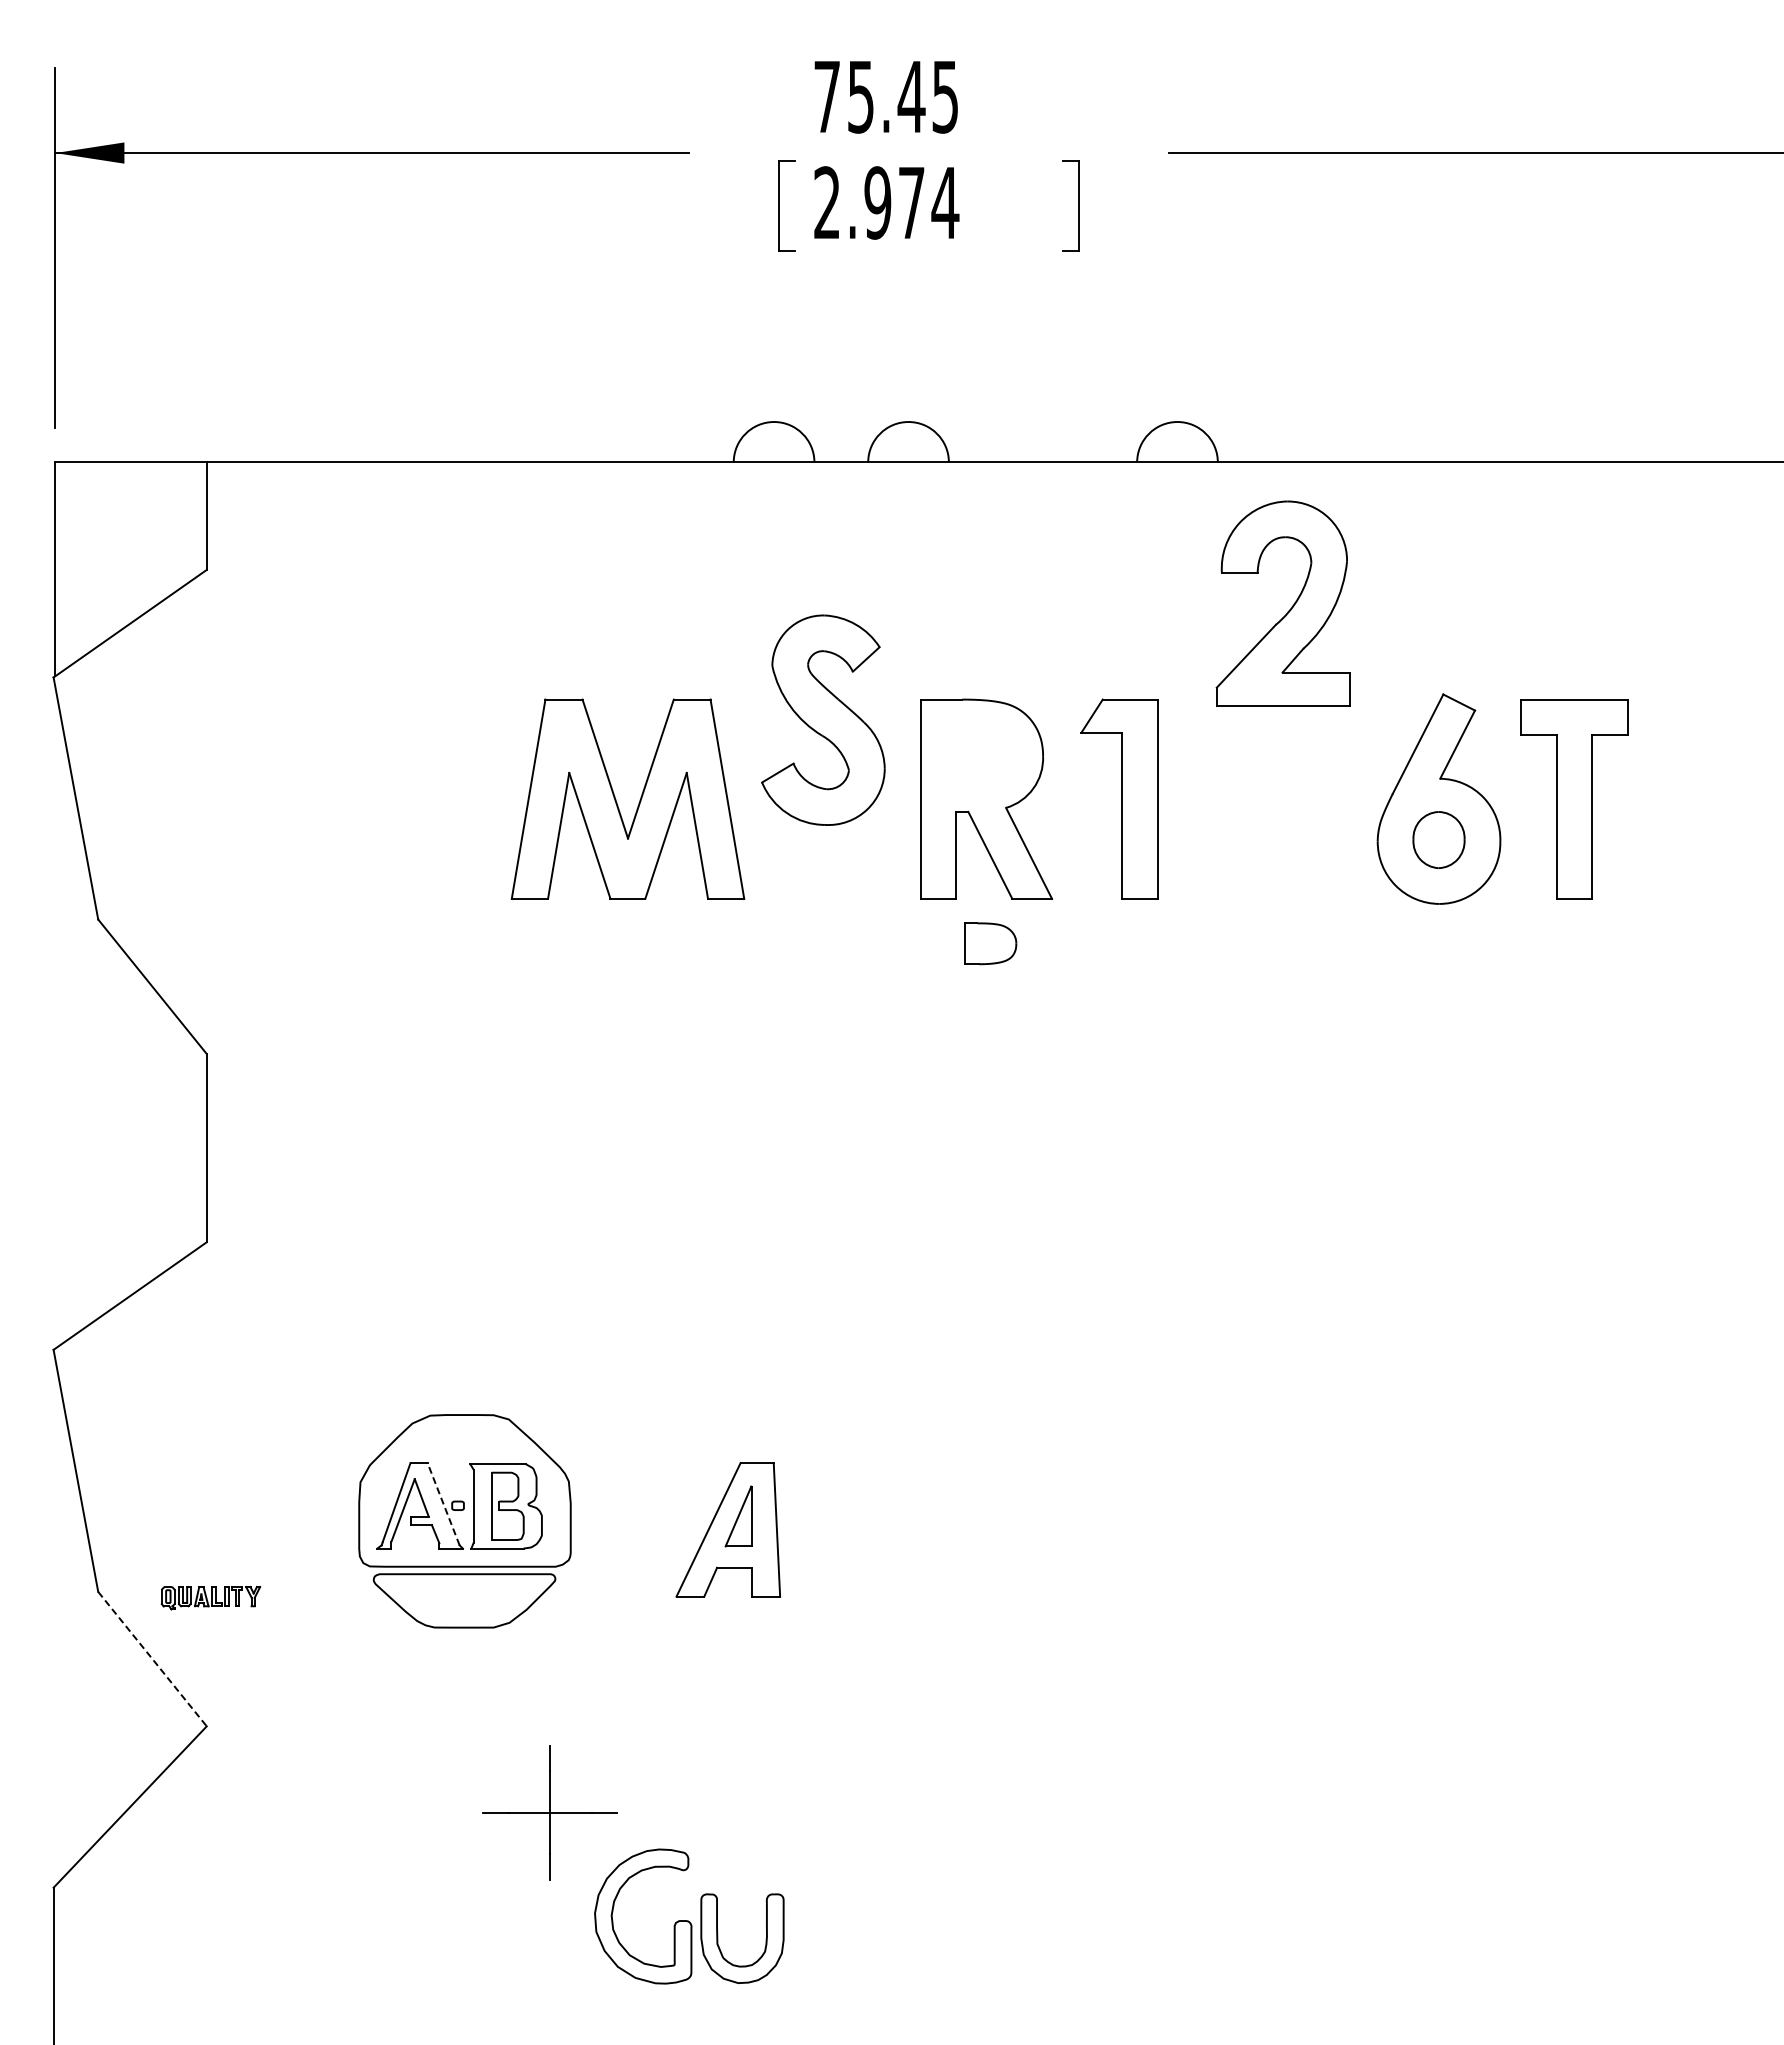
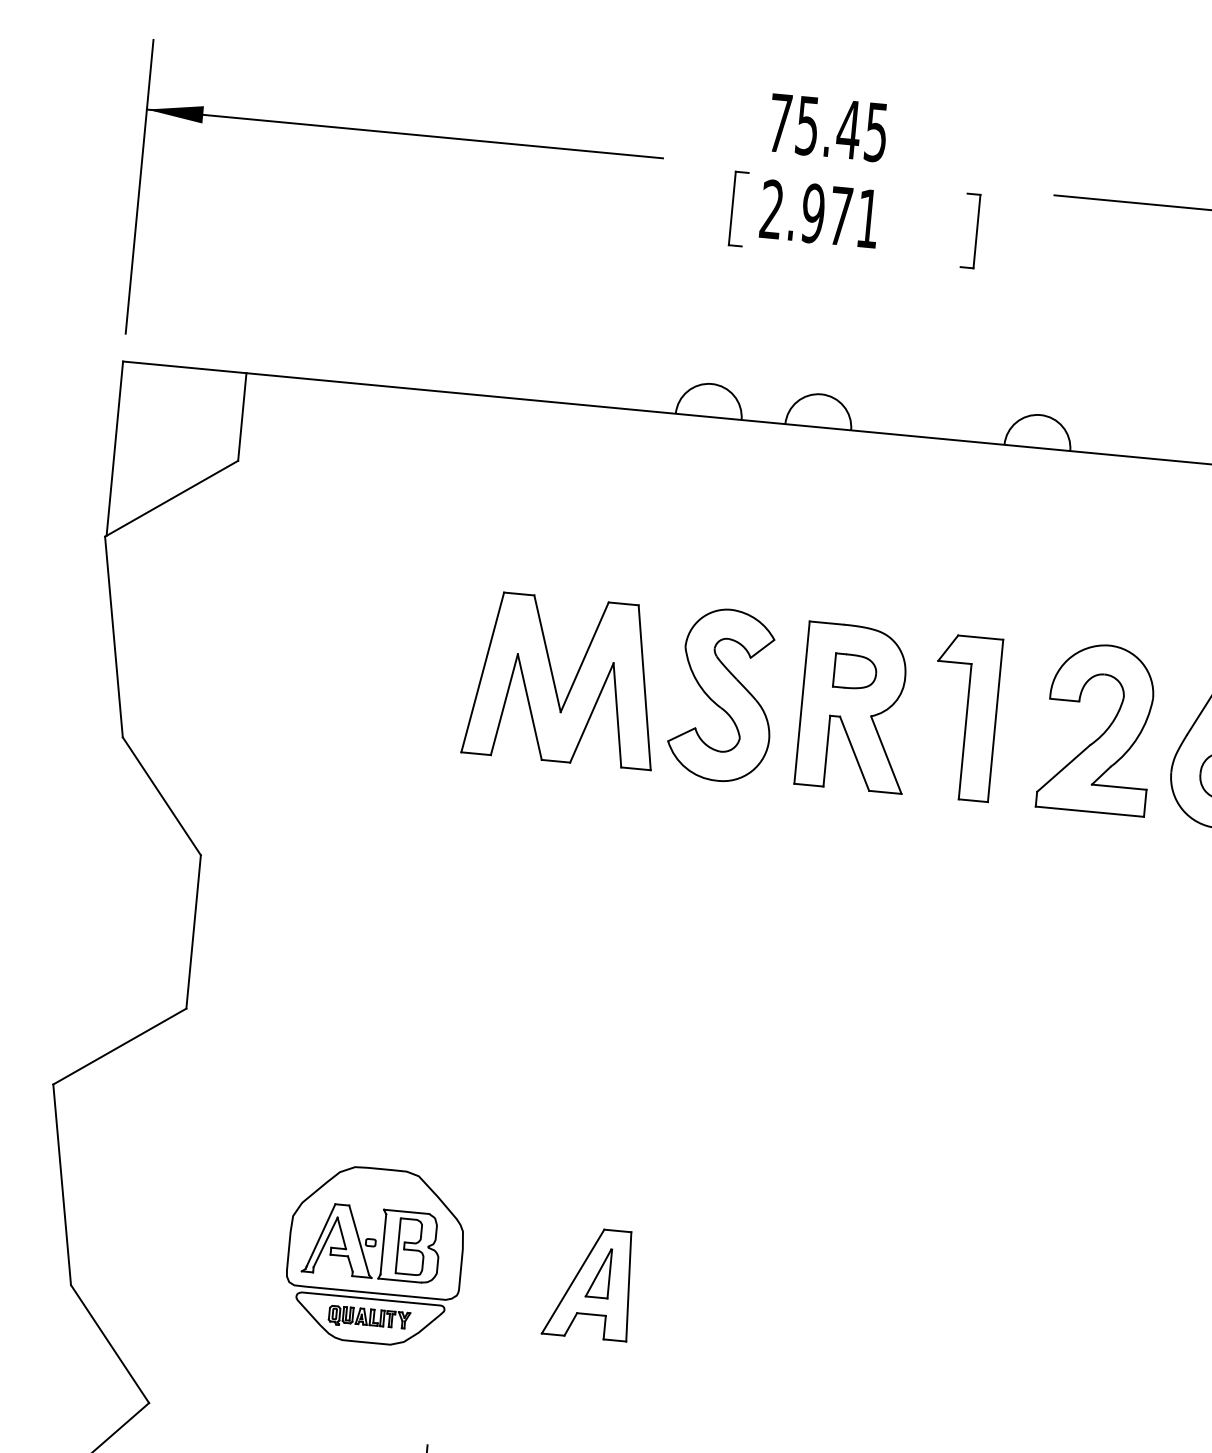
text: (945, 202) -> (868, 218), 2.974 -> 2.971
part: (1289, 609) -> (1102, 733), moved
part: (823, 719) -> (723, 694), moved
part: (990, 943) -> (855, 671), moved
line: (443, 1503) -> (359, 1239), dashed -> solid
part: (210, 1598) -> (368, 1318), moved
line: (152, 1659) -> (110, 1344), dashed -> solid

